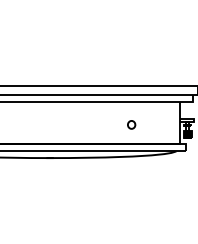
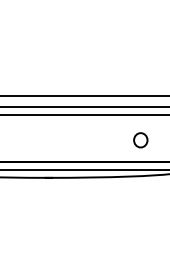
part: (131, 124) -> (140, 139), size x1.6

